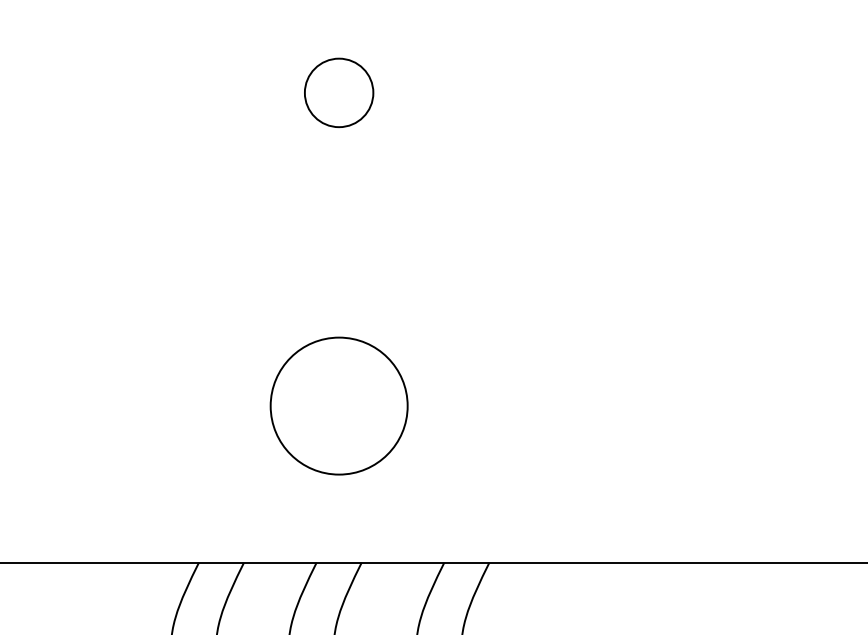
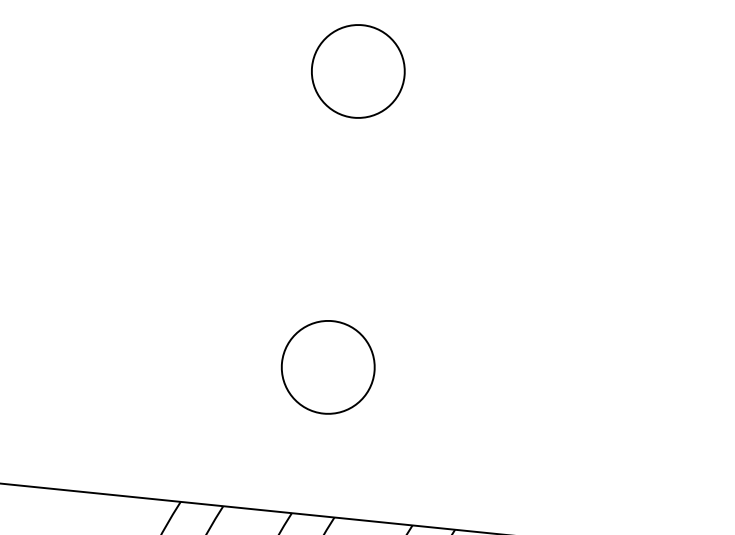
circle: (338, 92) -> (357, 71), size x1.43
circle: (339, 406) -> (328, 367), size x0.71

